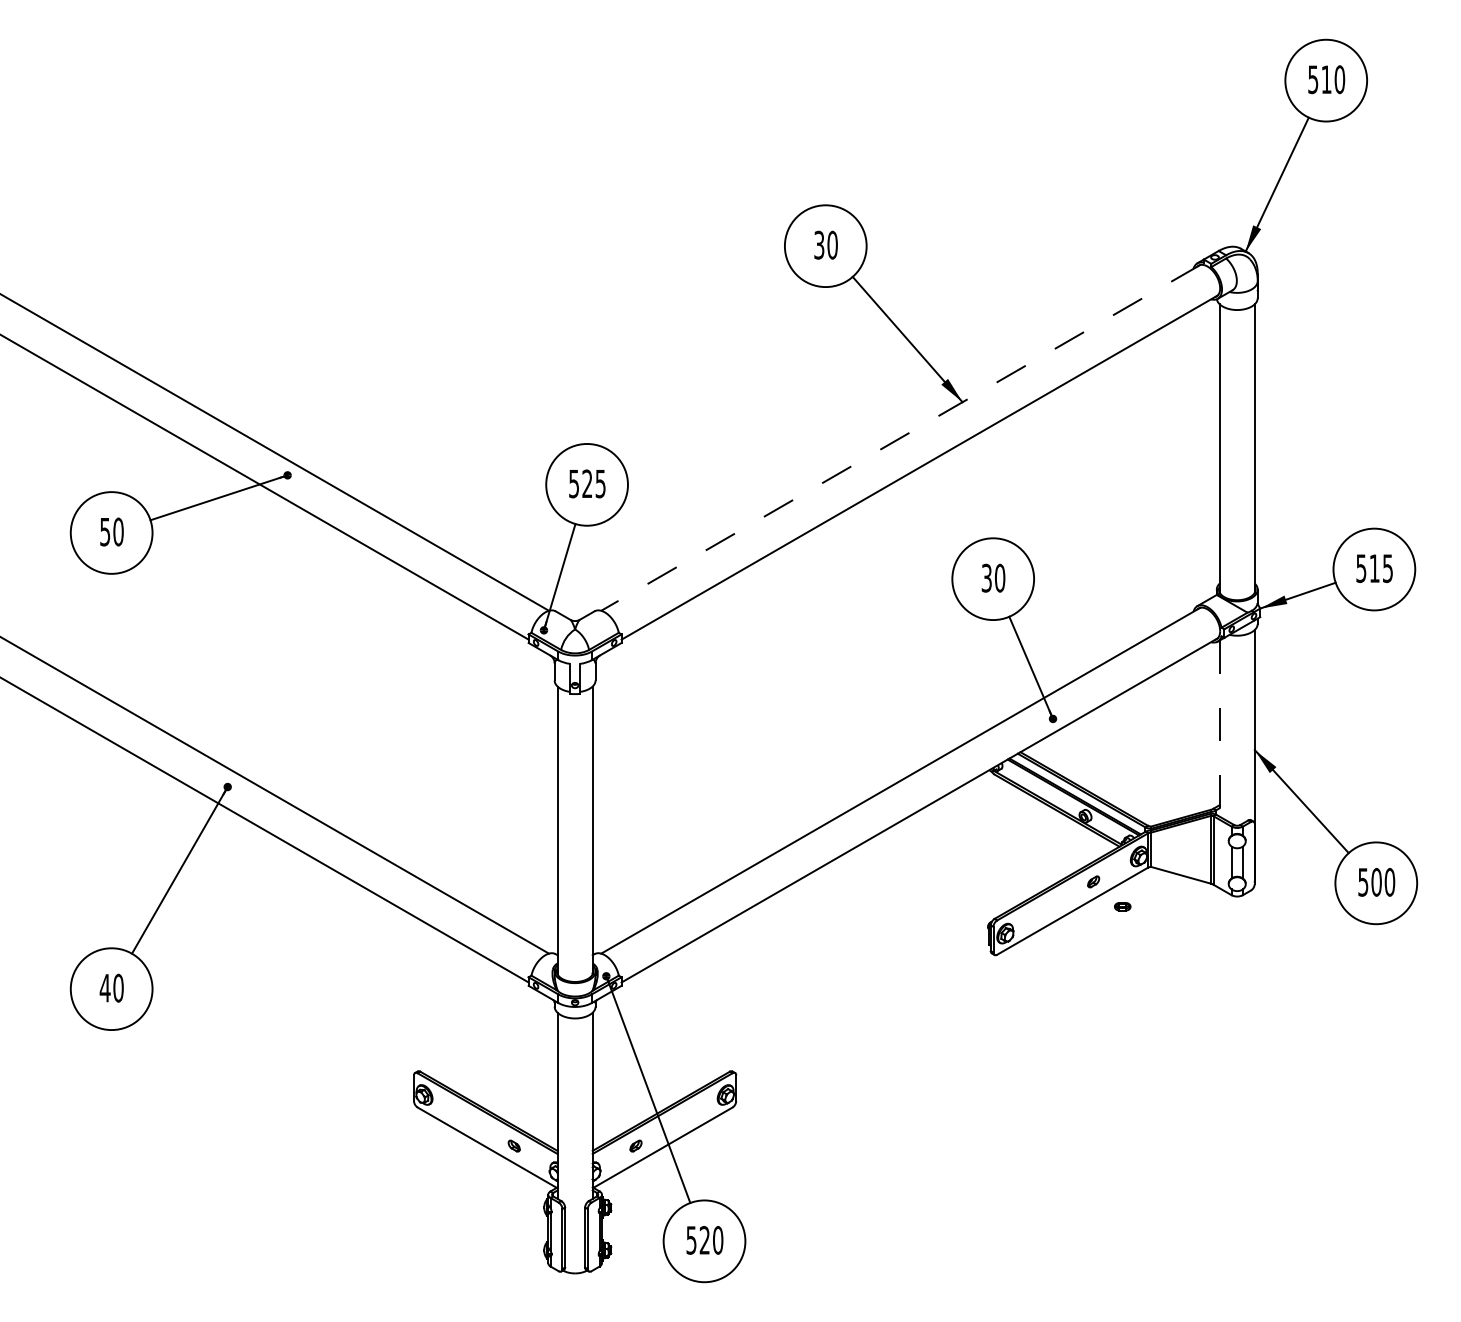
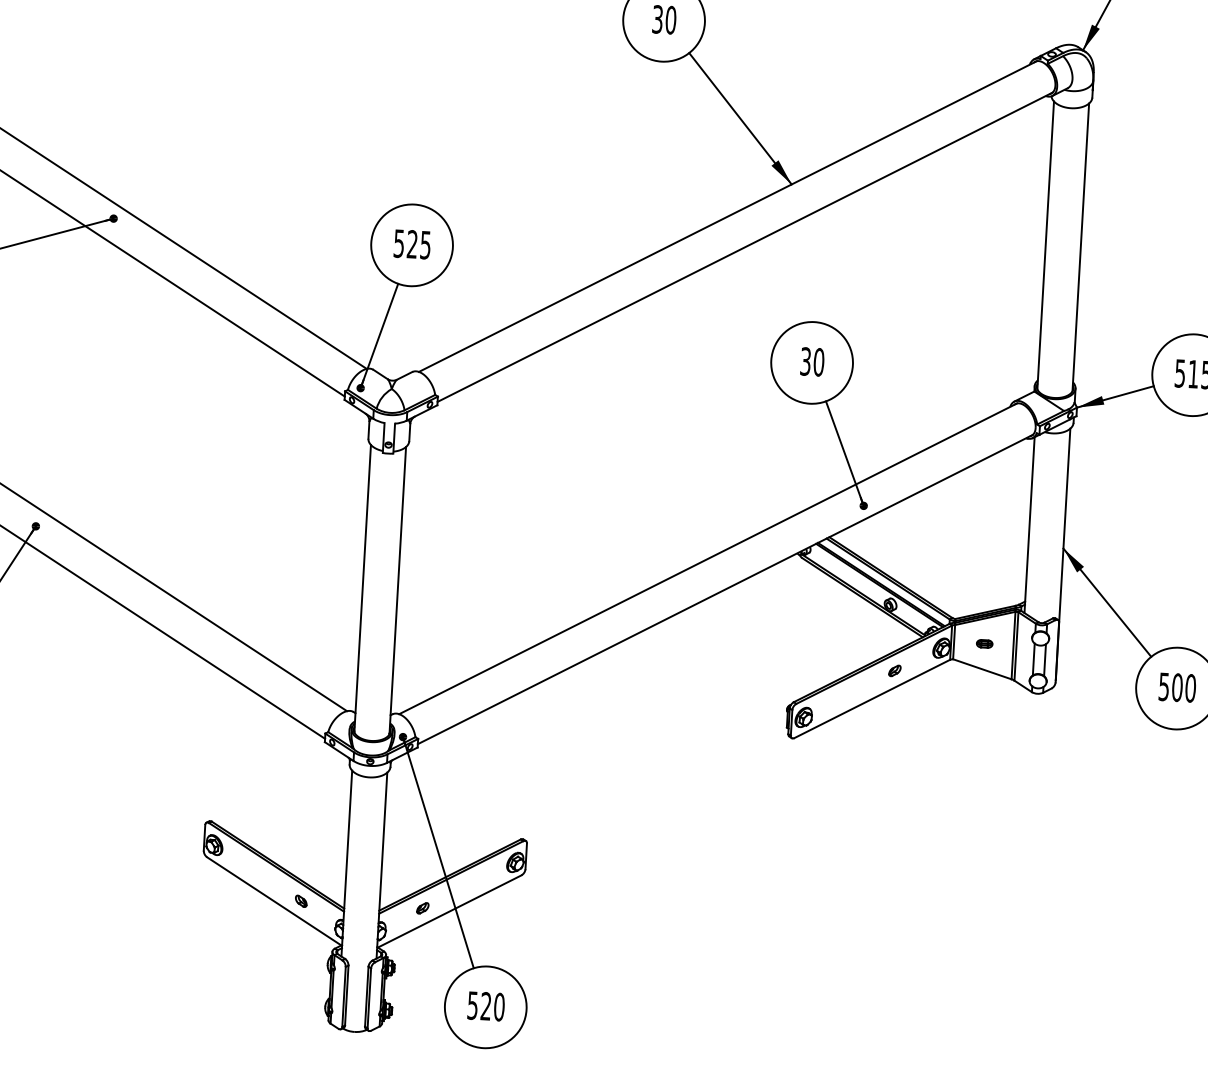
line: (900, 437) -> (727, 216), dashed -> solid
line: (1219, 729) -> (1029, 526), dashed -> solid
part: (1122, 906) -> (984, 643), moved

